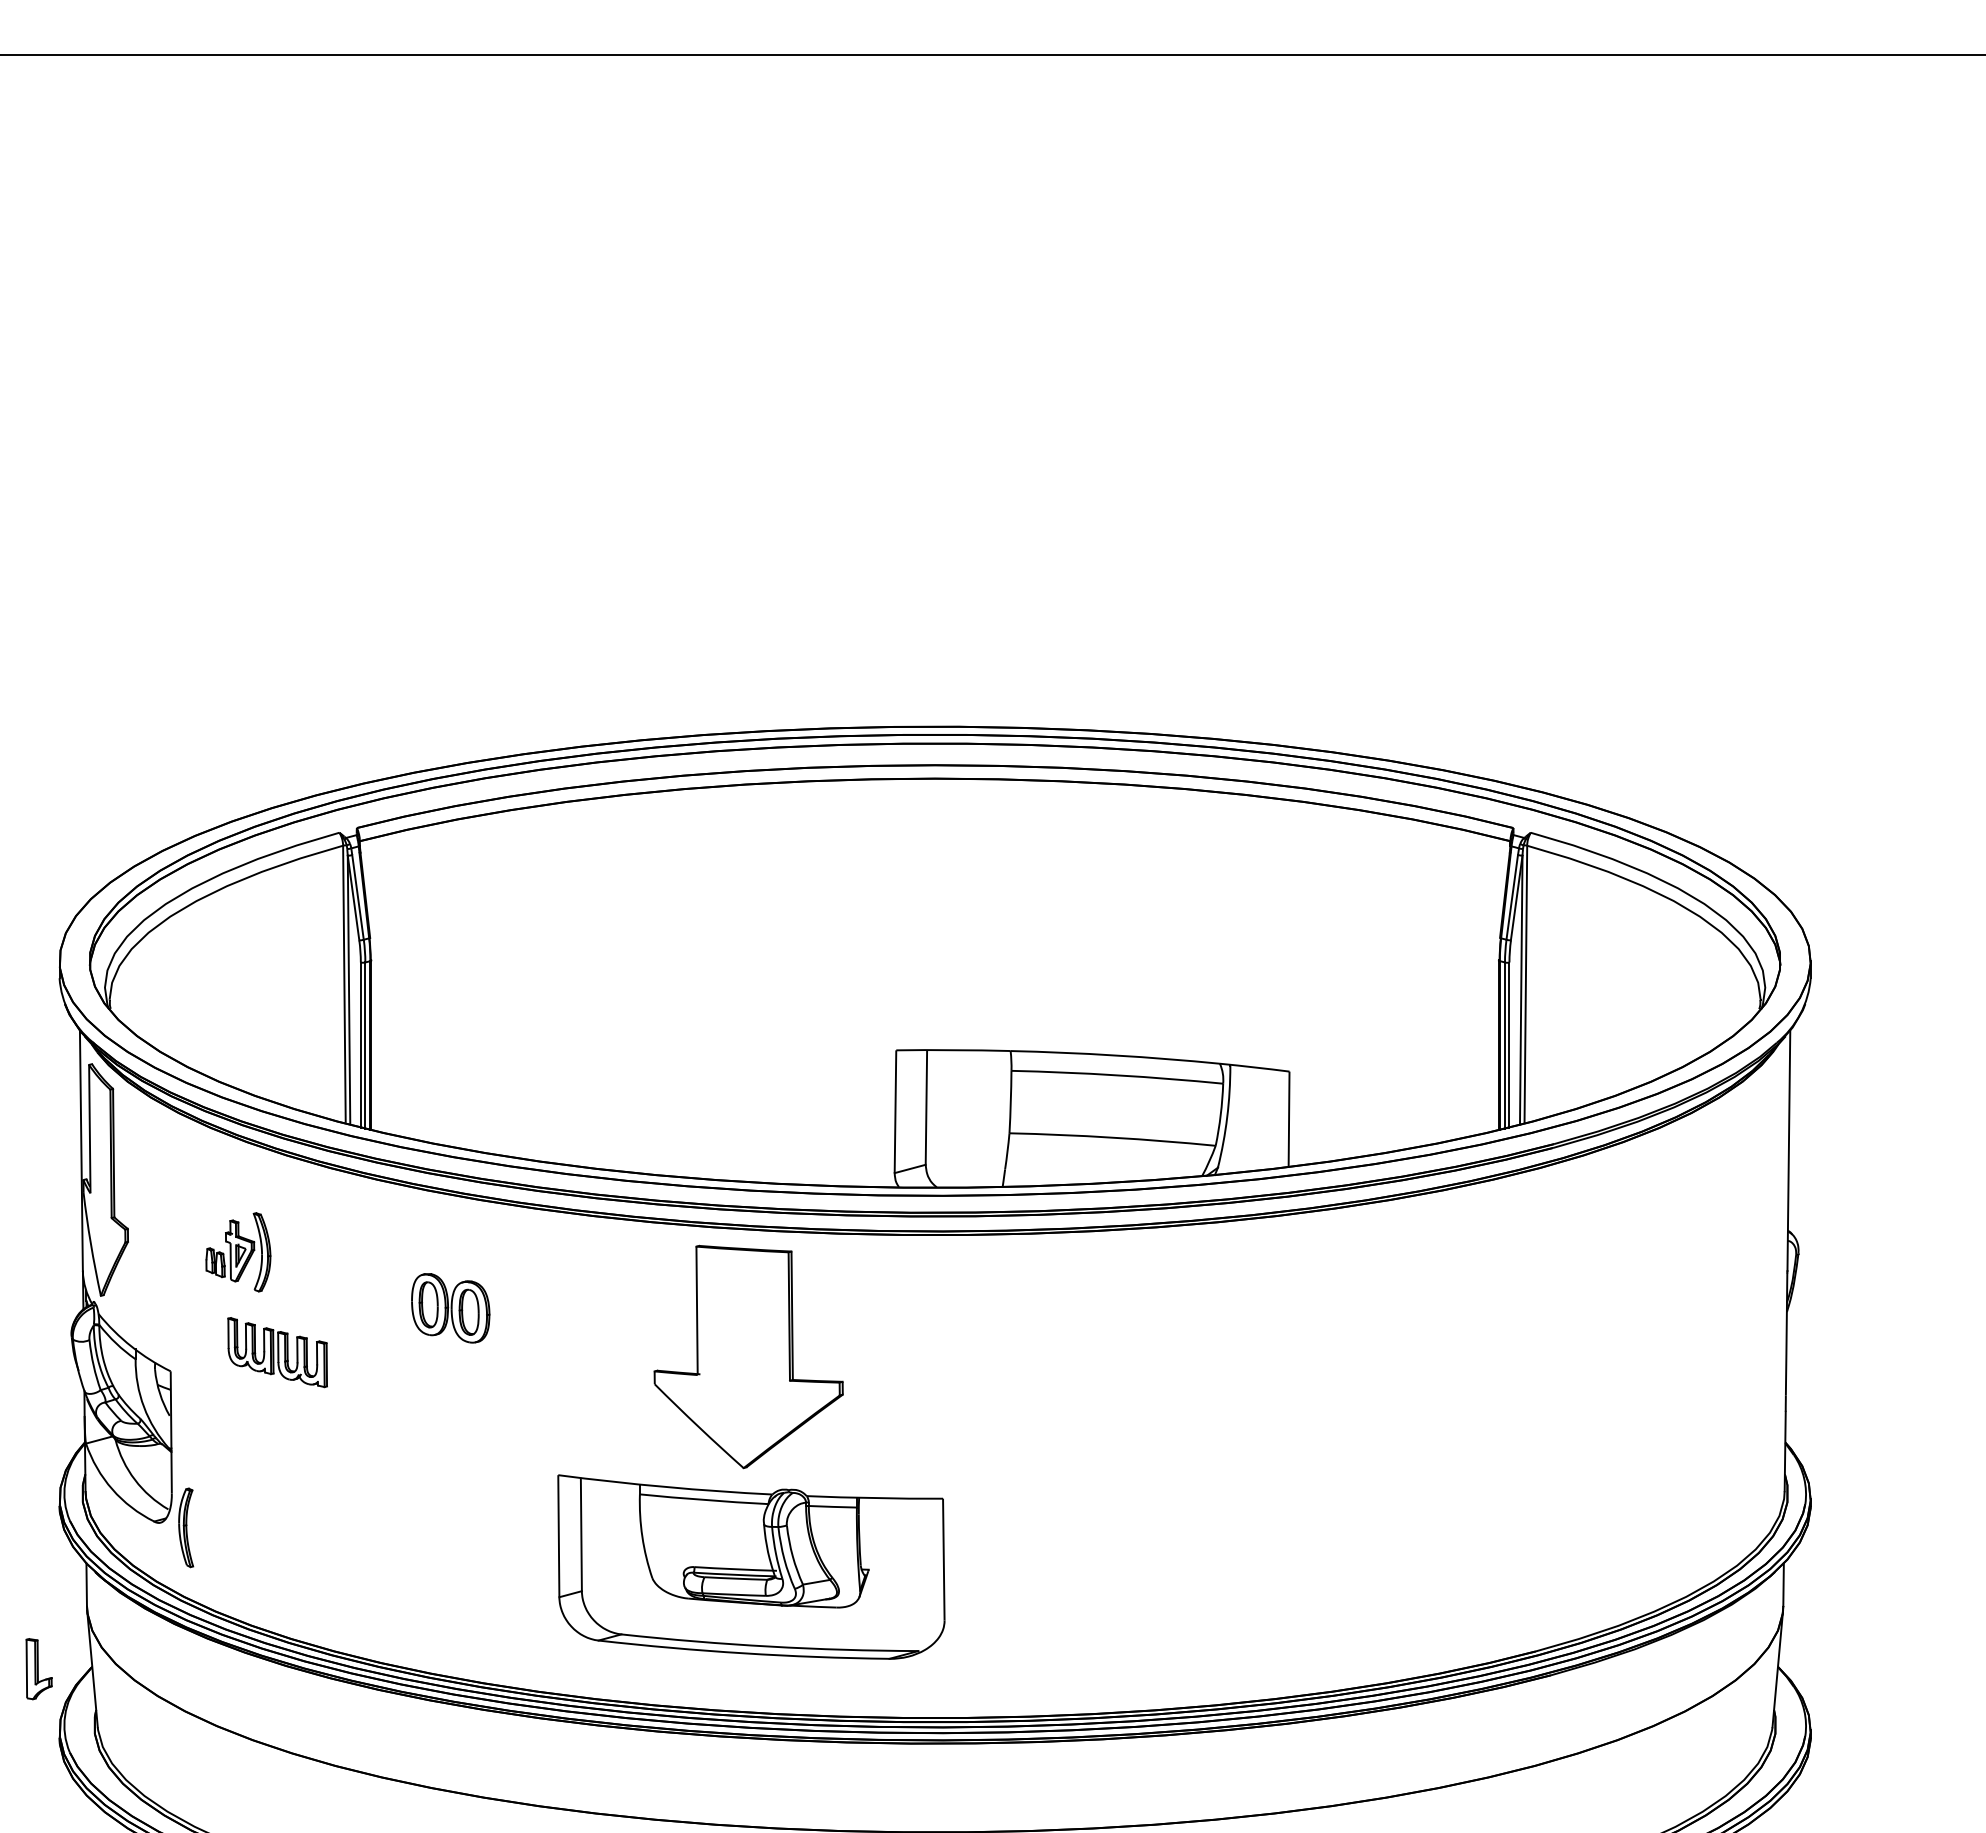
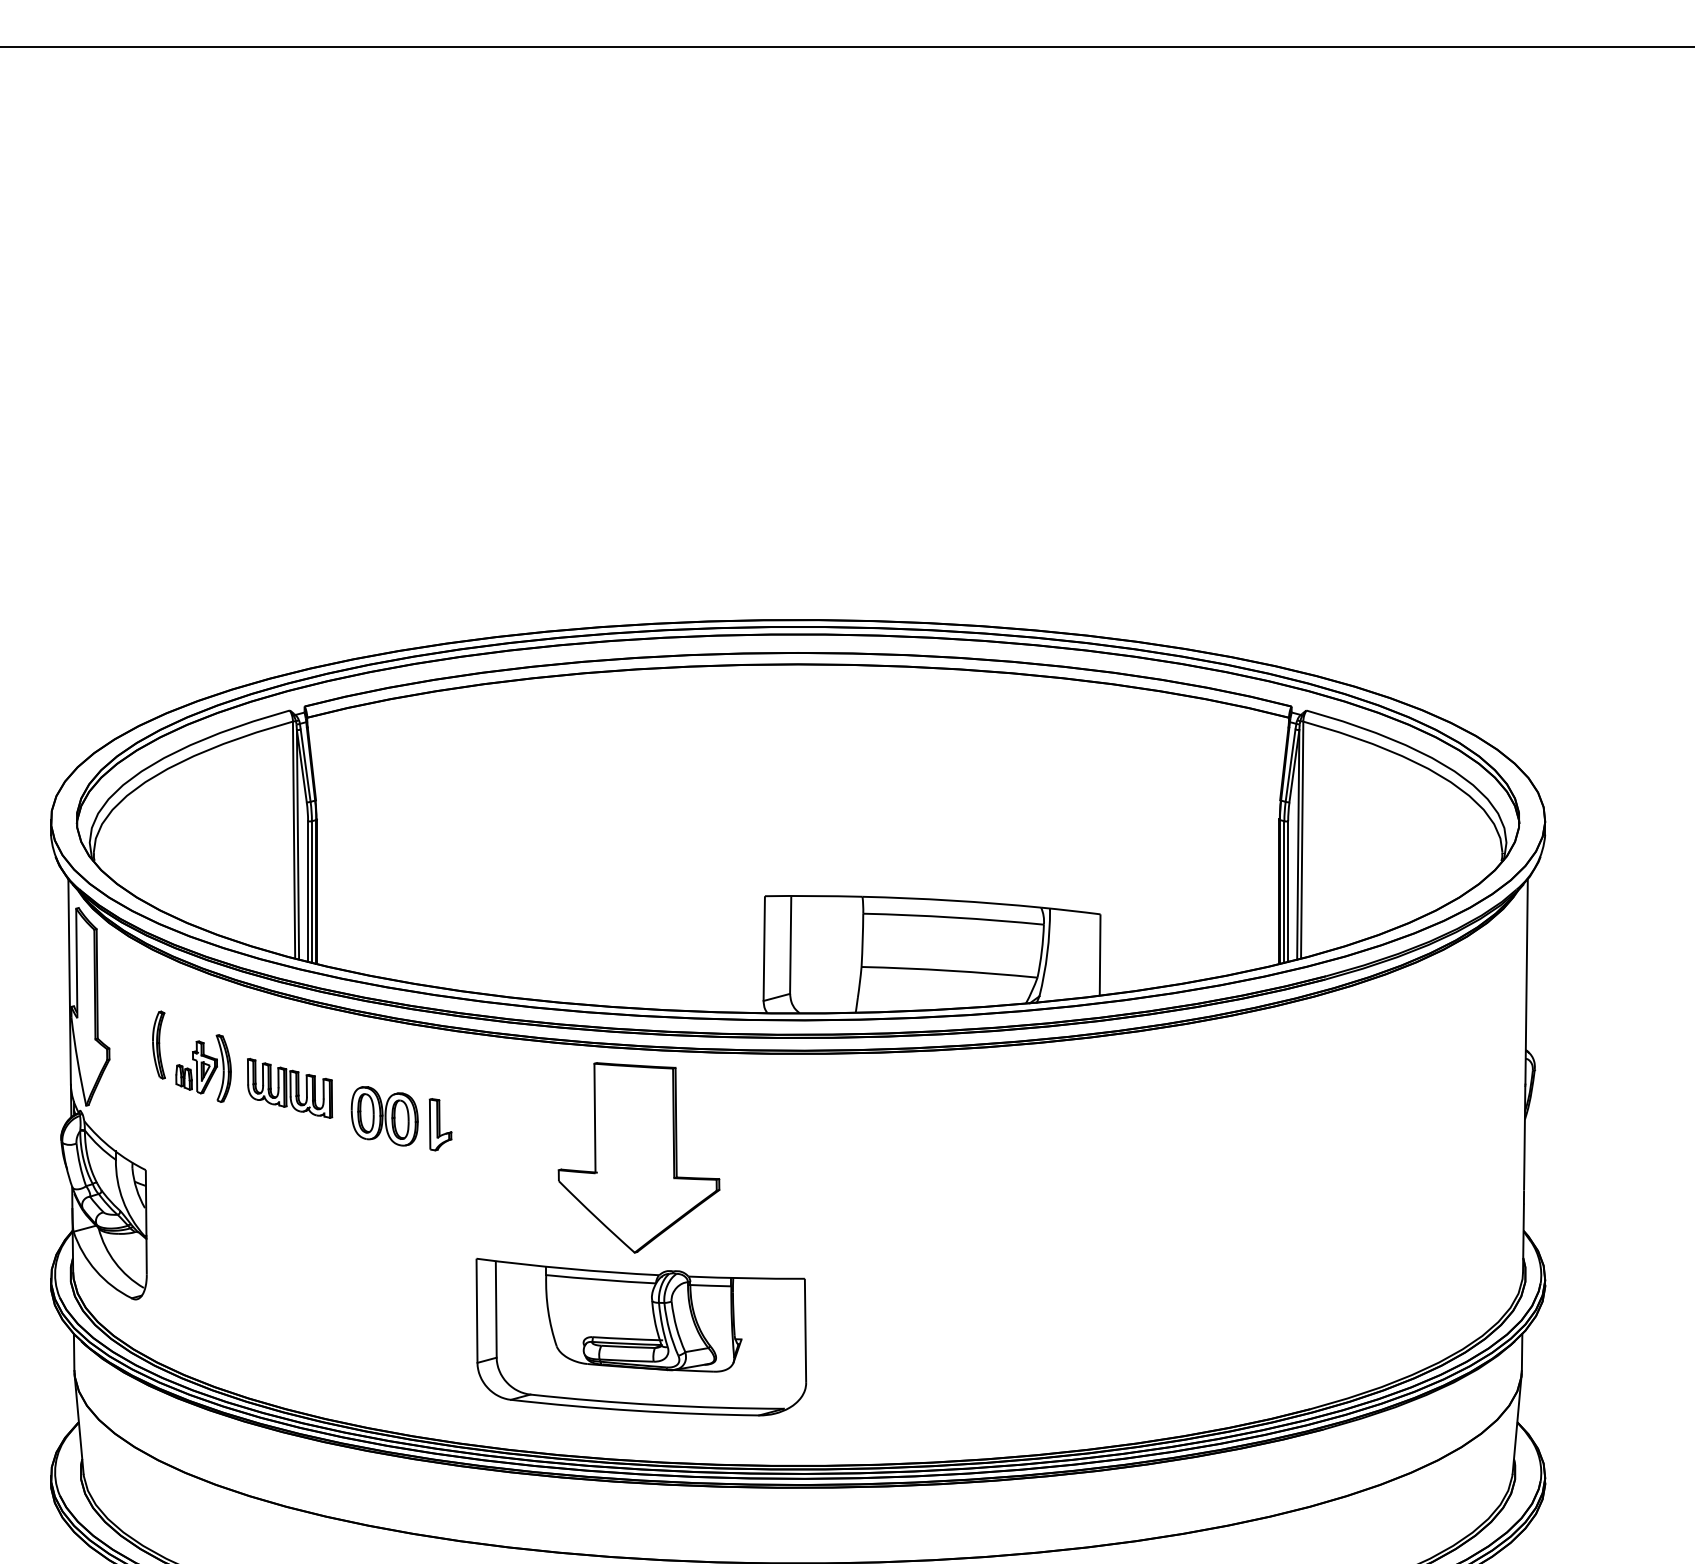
part: (277, 1352) -> (289, 1088), moved
part: (186, 1527) -> (159, 1044), moved
part: (38, 1669) -> (440, 1125), moved

